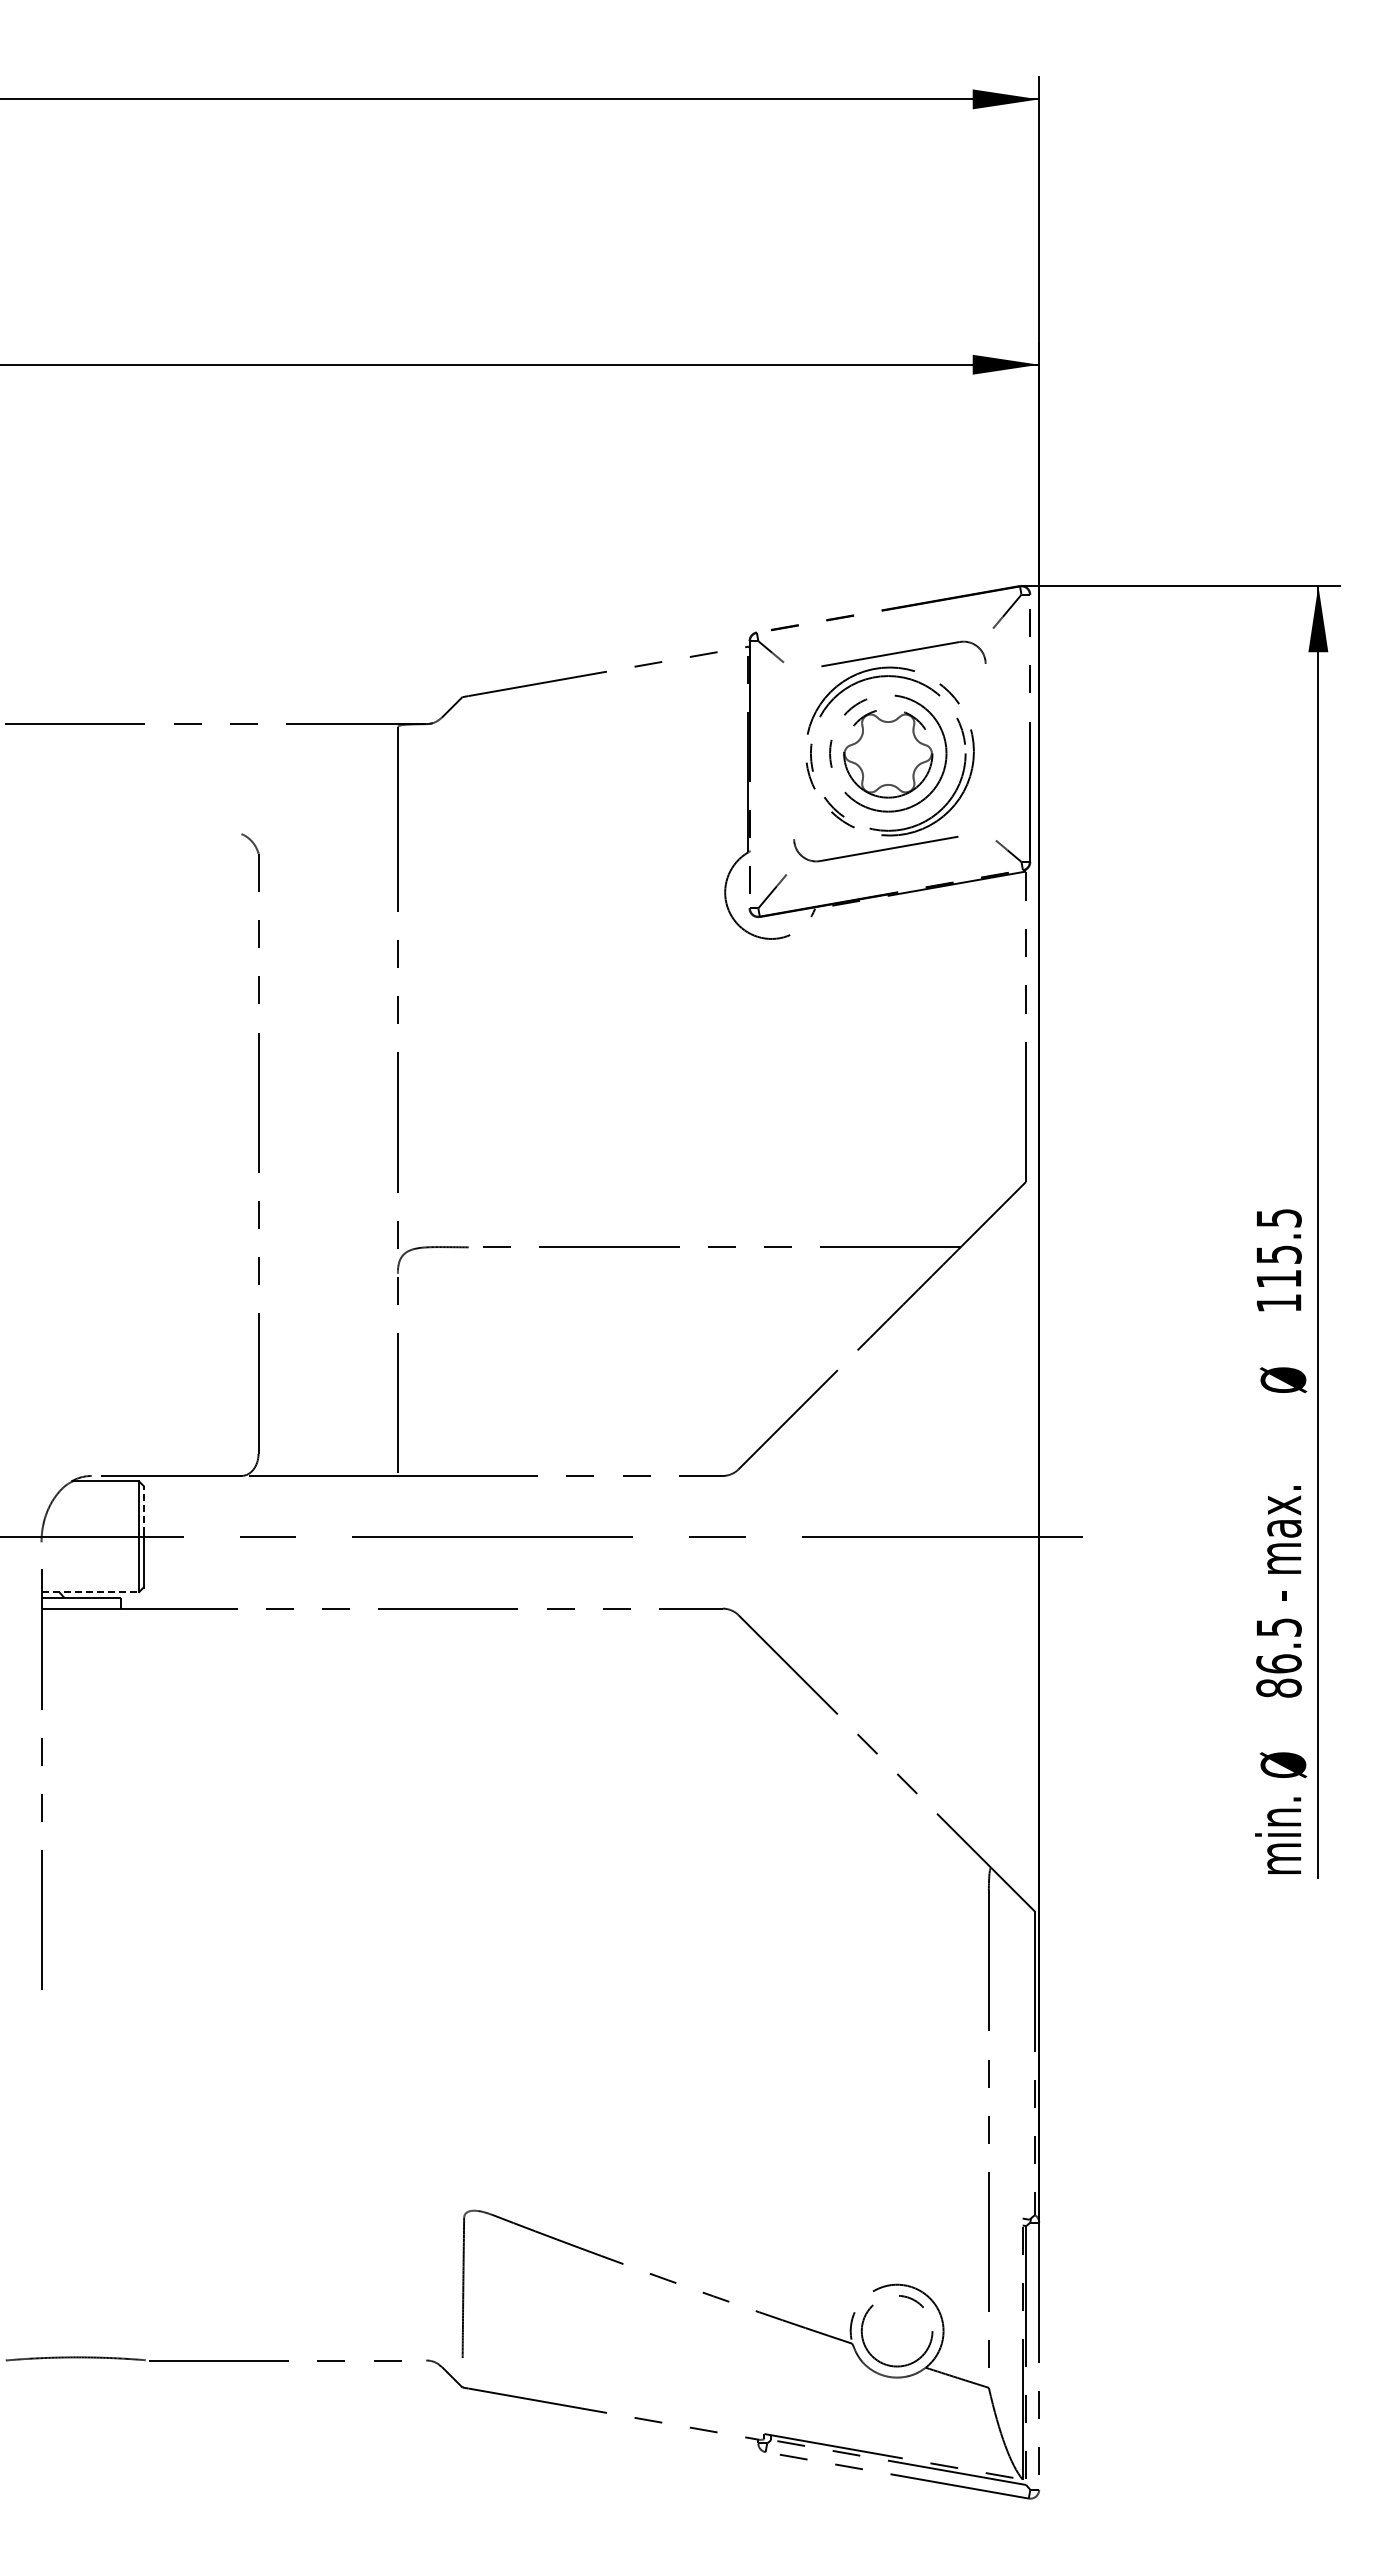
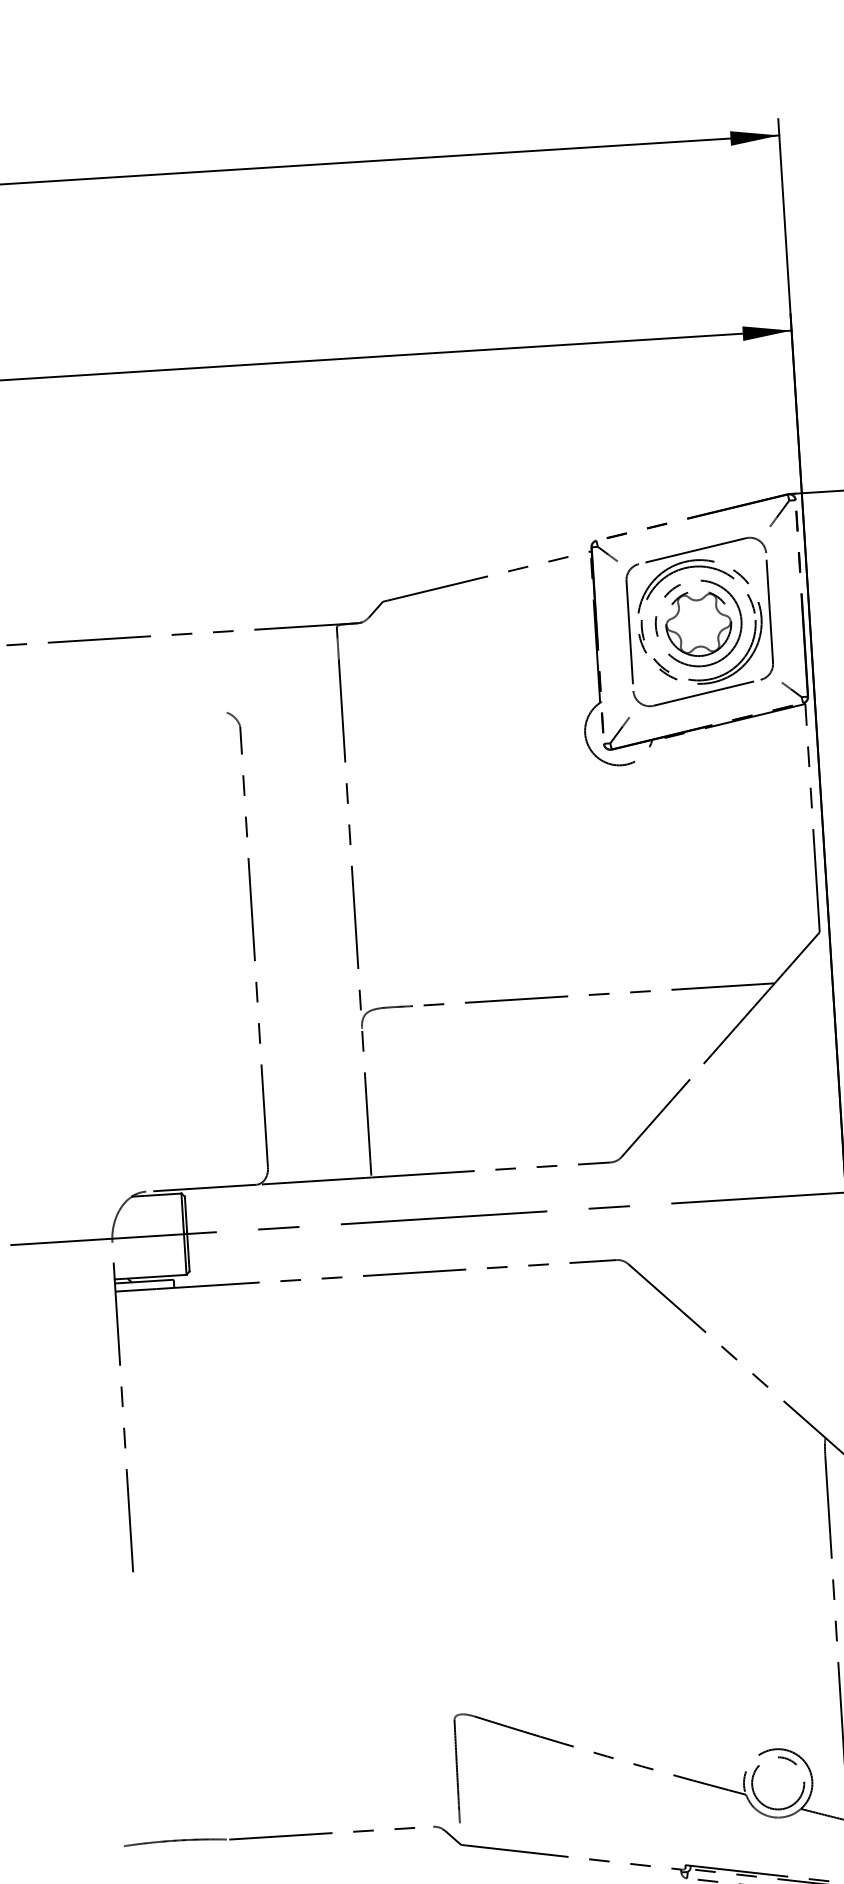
part: (794, 748) -> (629, 624), added
part: (985, 754) -> (770, 619), added
line: (143, 1509) -> (185, 1213), dashed -> solid
line: (90, 1592) -> (150, 1277), dashed -> solid

